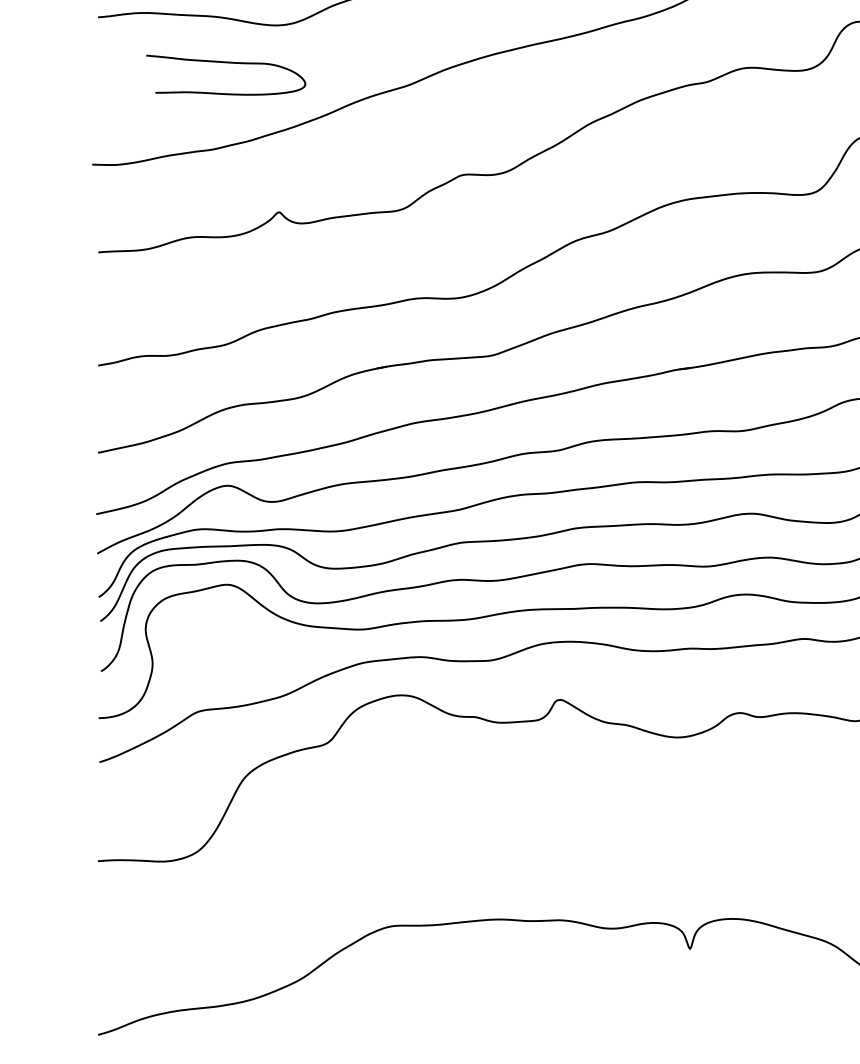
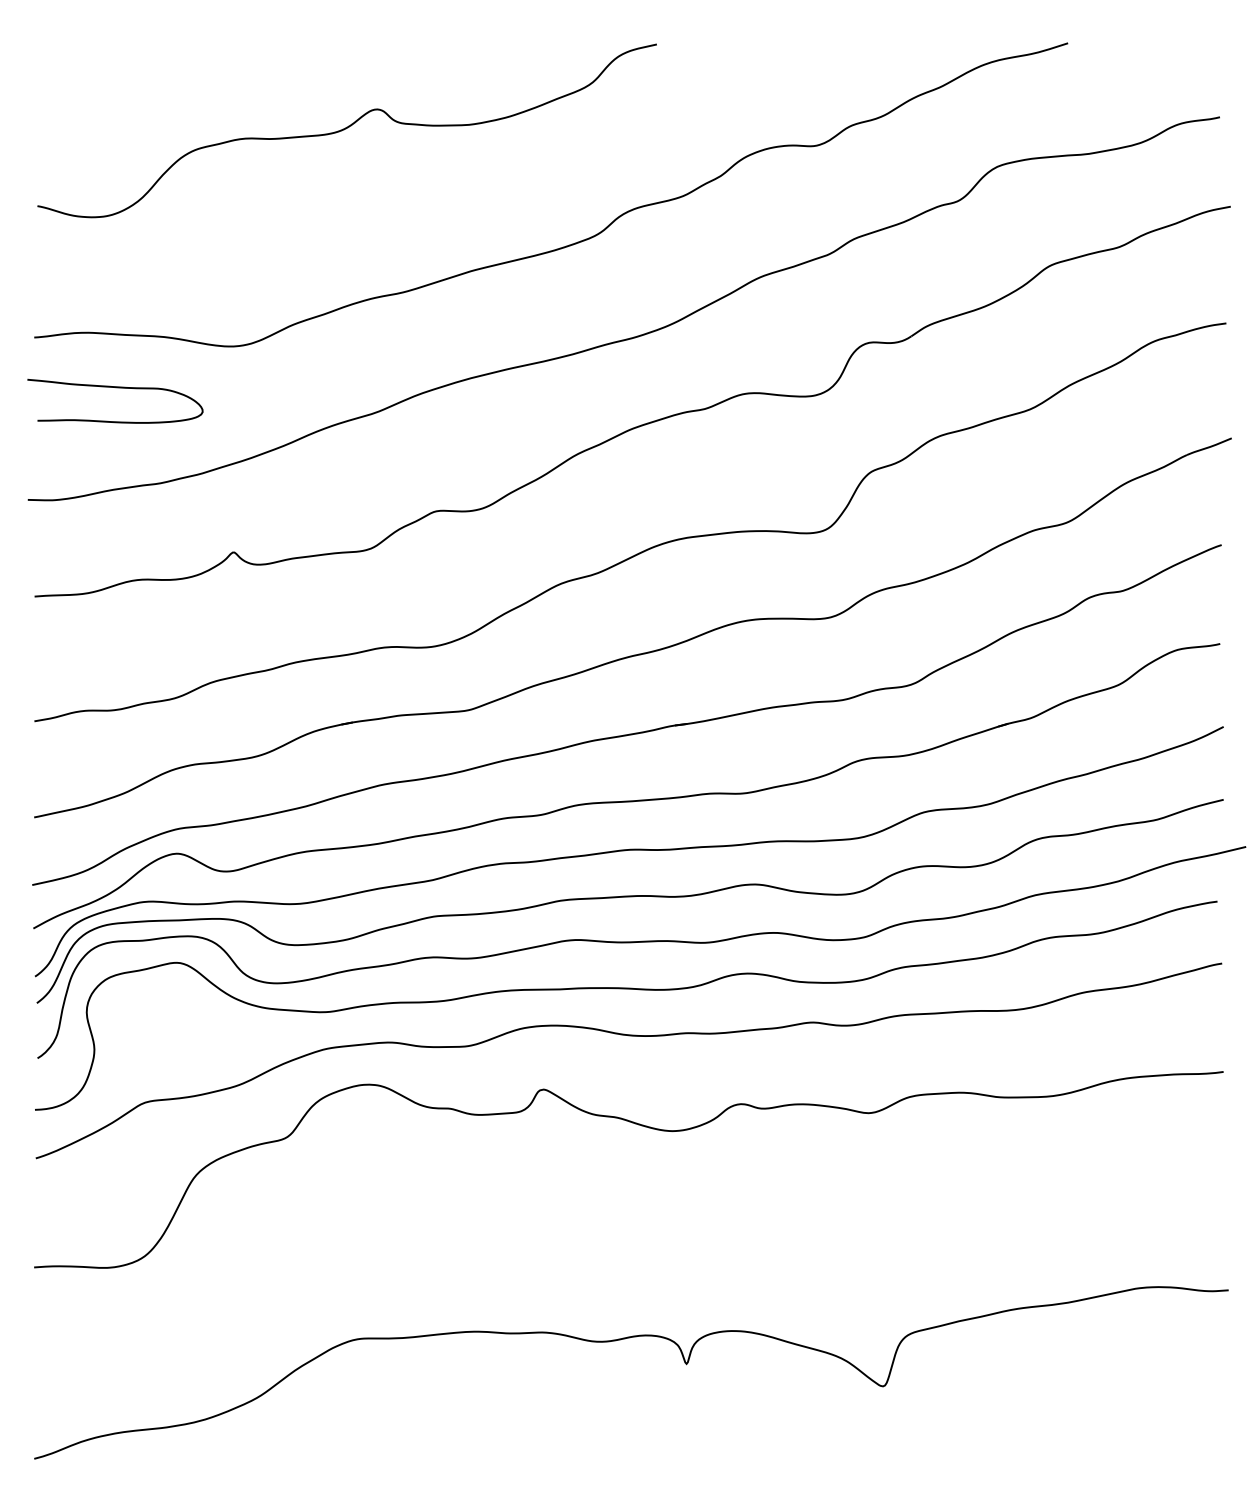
curve: (226, 63) -> (115, 388), moved

